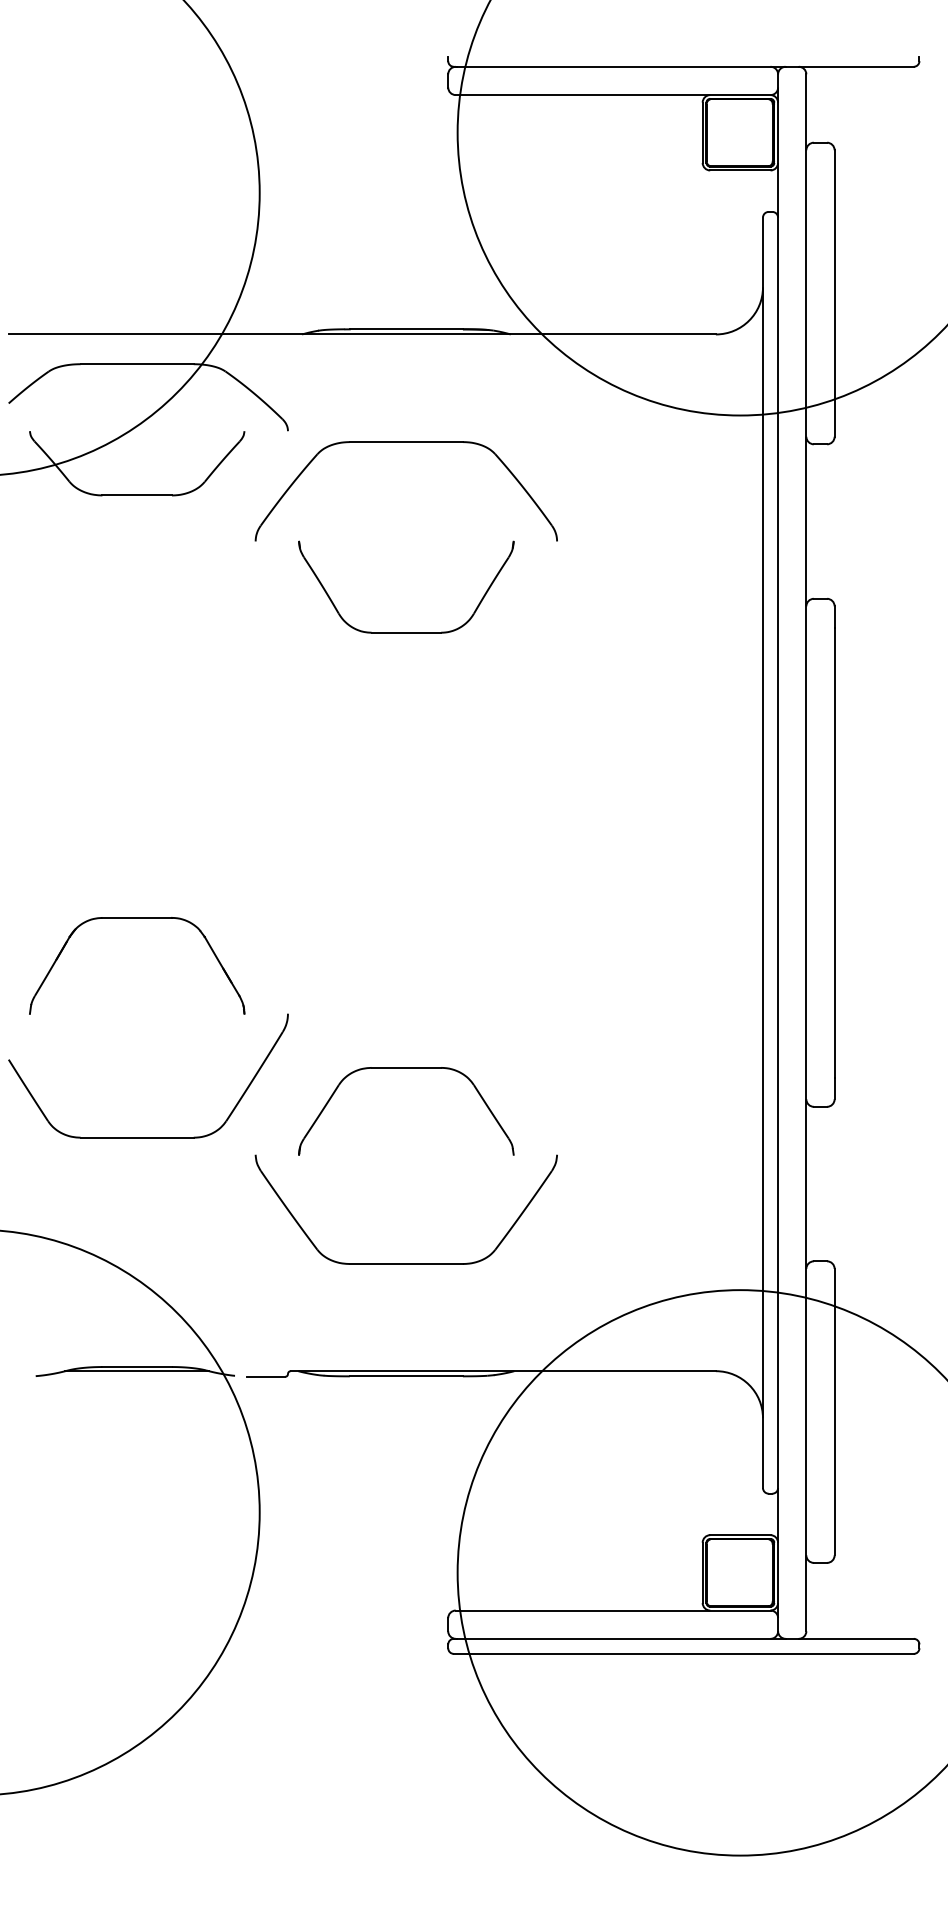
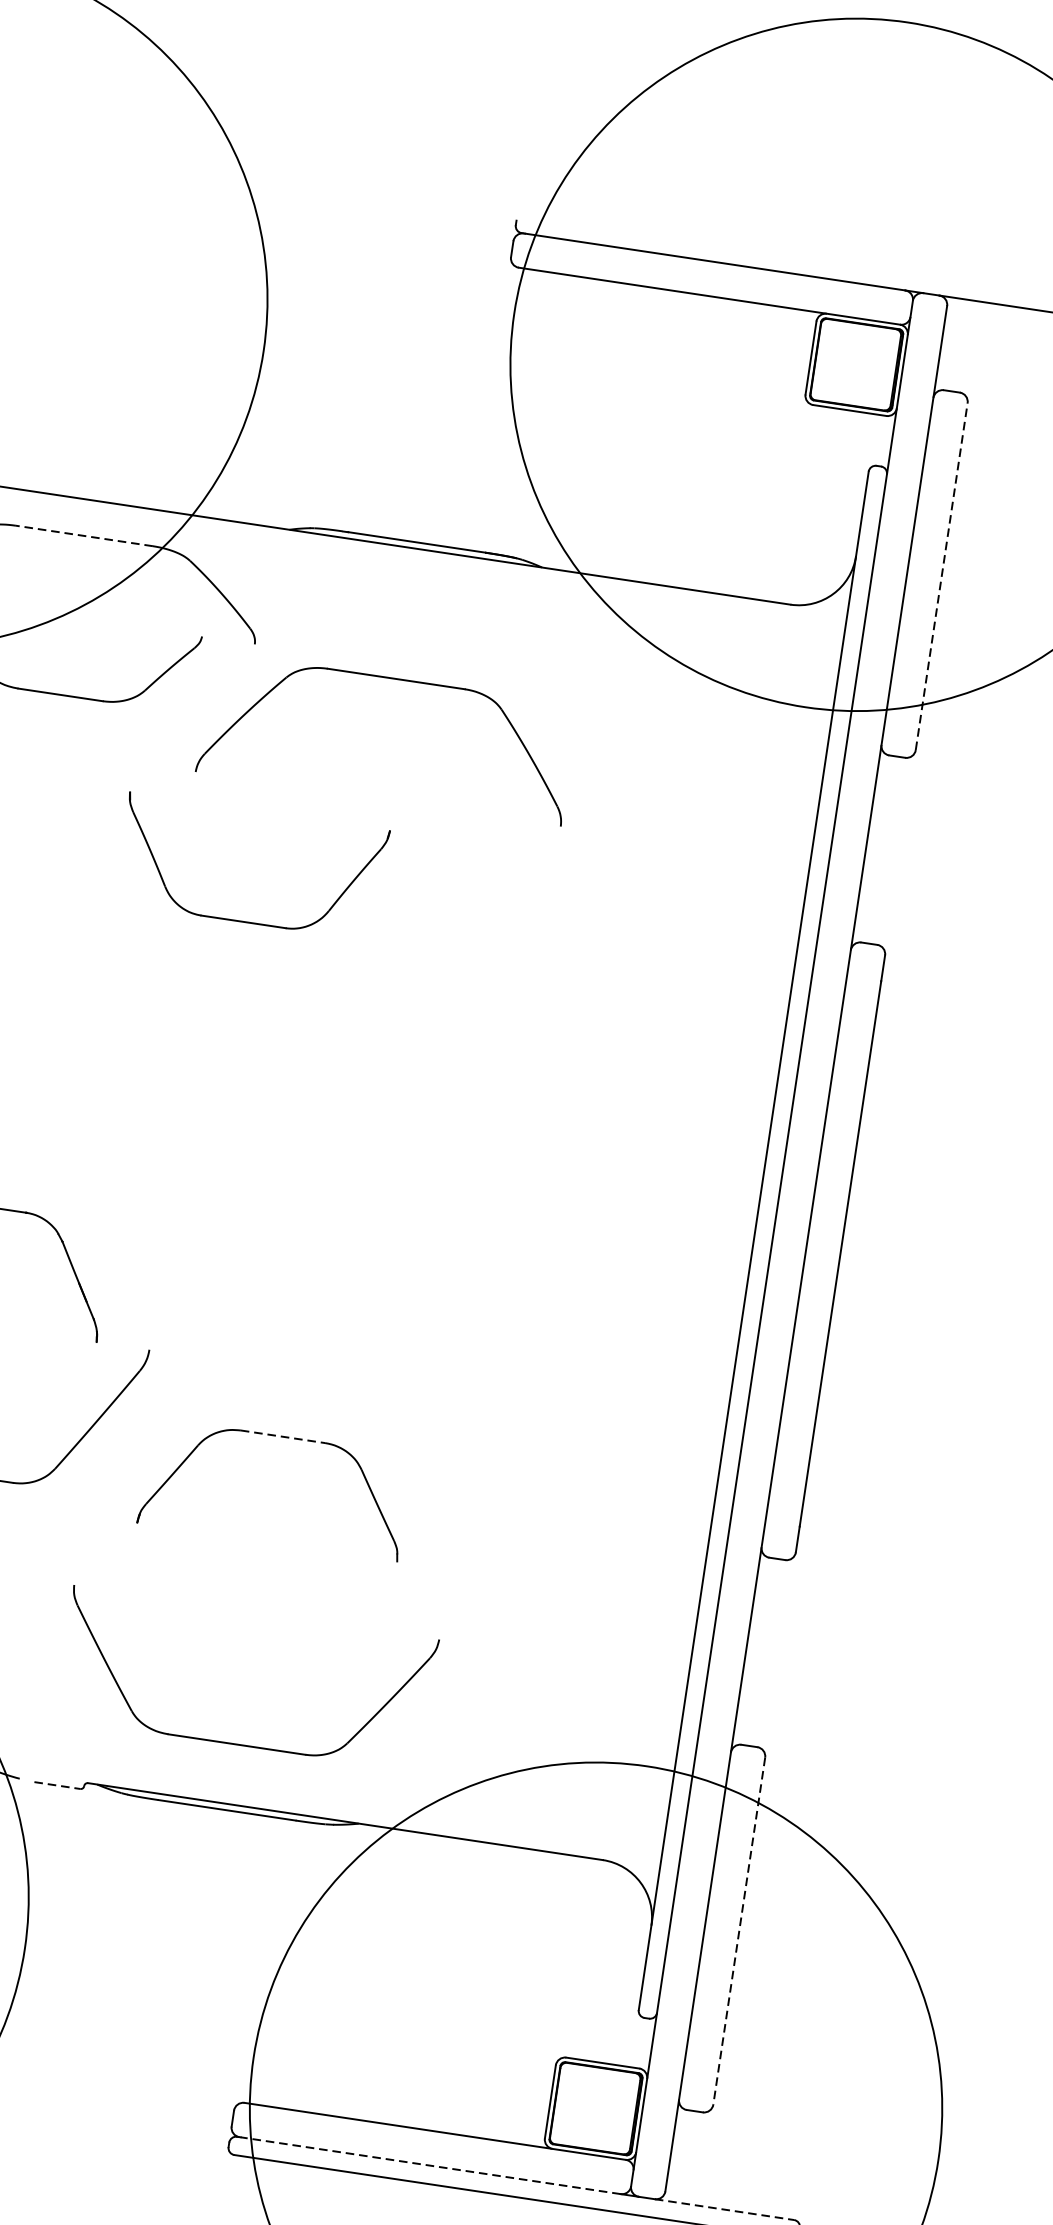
line: (834, 293) -> (941, 576), solid -> dashed
line: (137, 364) -> (84, 536), solid -> dashed
part: (406, 632) -> (243, 921), moved
line: (406, 1067) -> (283, 1436), solid -> dashed
part: (405, 1263) -> (236, 1743), moved
line: (266, 1376) -> (57, 1785), solid -> dashed
line: (834, 1412) -> (739, 1931), solid -> dashed
line: (613, 1638) -> (430, 2165), solid -> dashed
line: (856, 1638) -> (724, 2209), solid -> dashed

